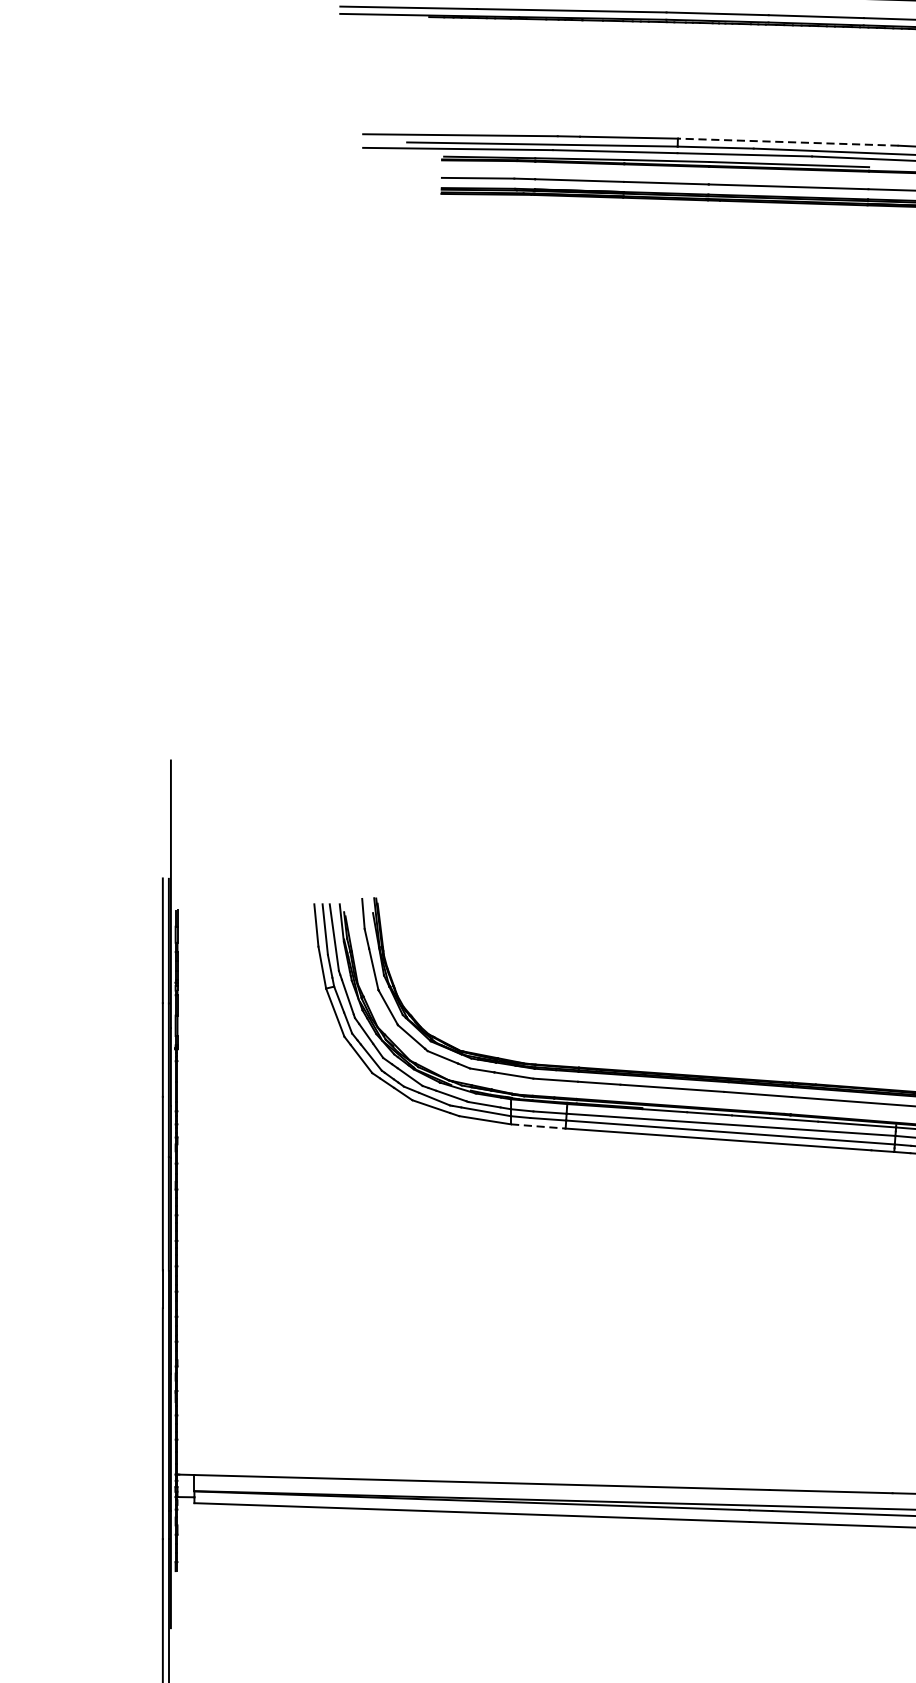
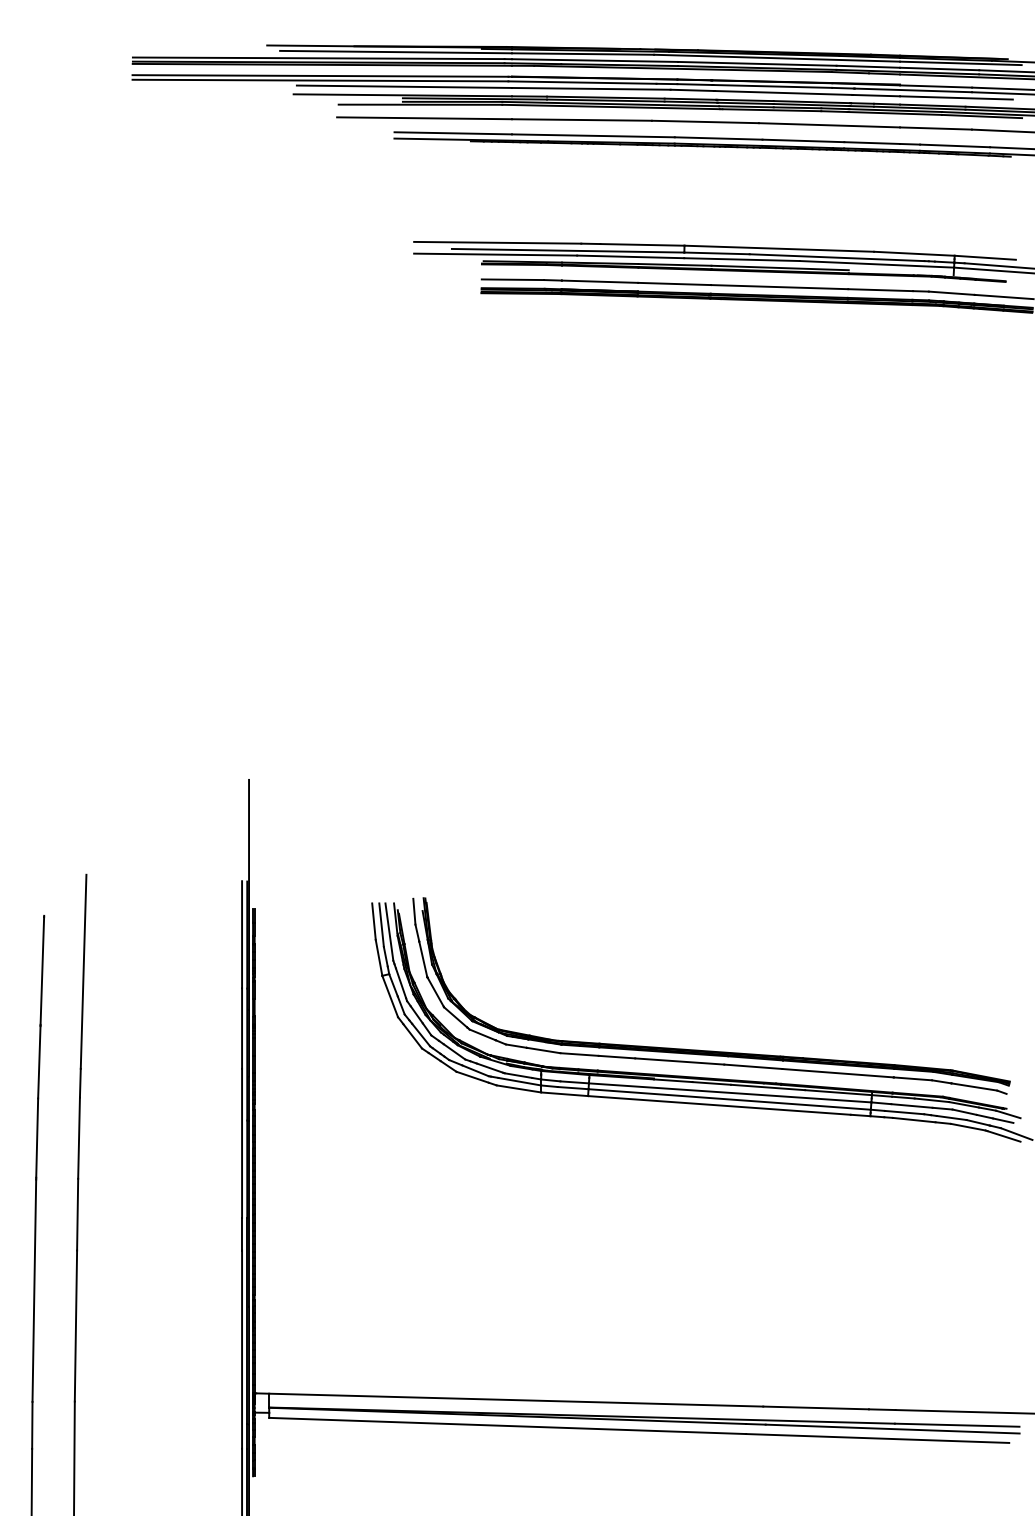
line: (788, 141) -> (779, 248), dashed -> solid
line: (538, 1126) -> (564, 1094), dashed -> solid

